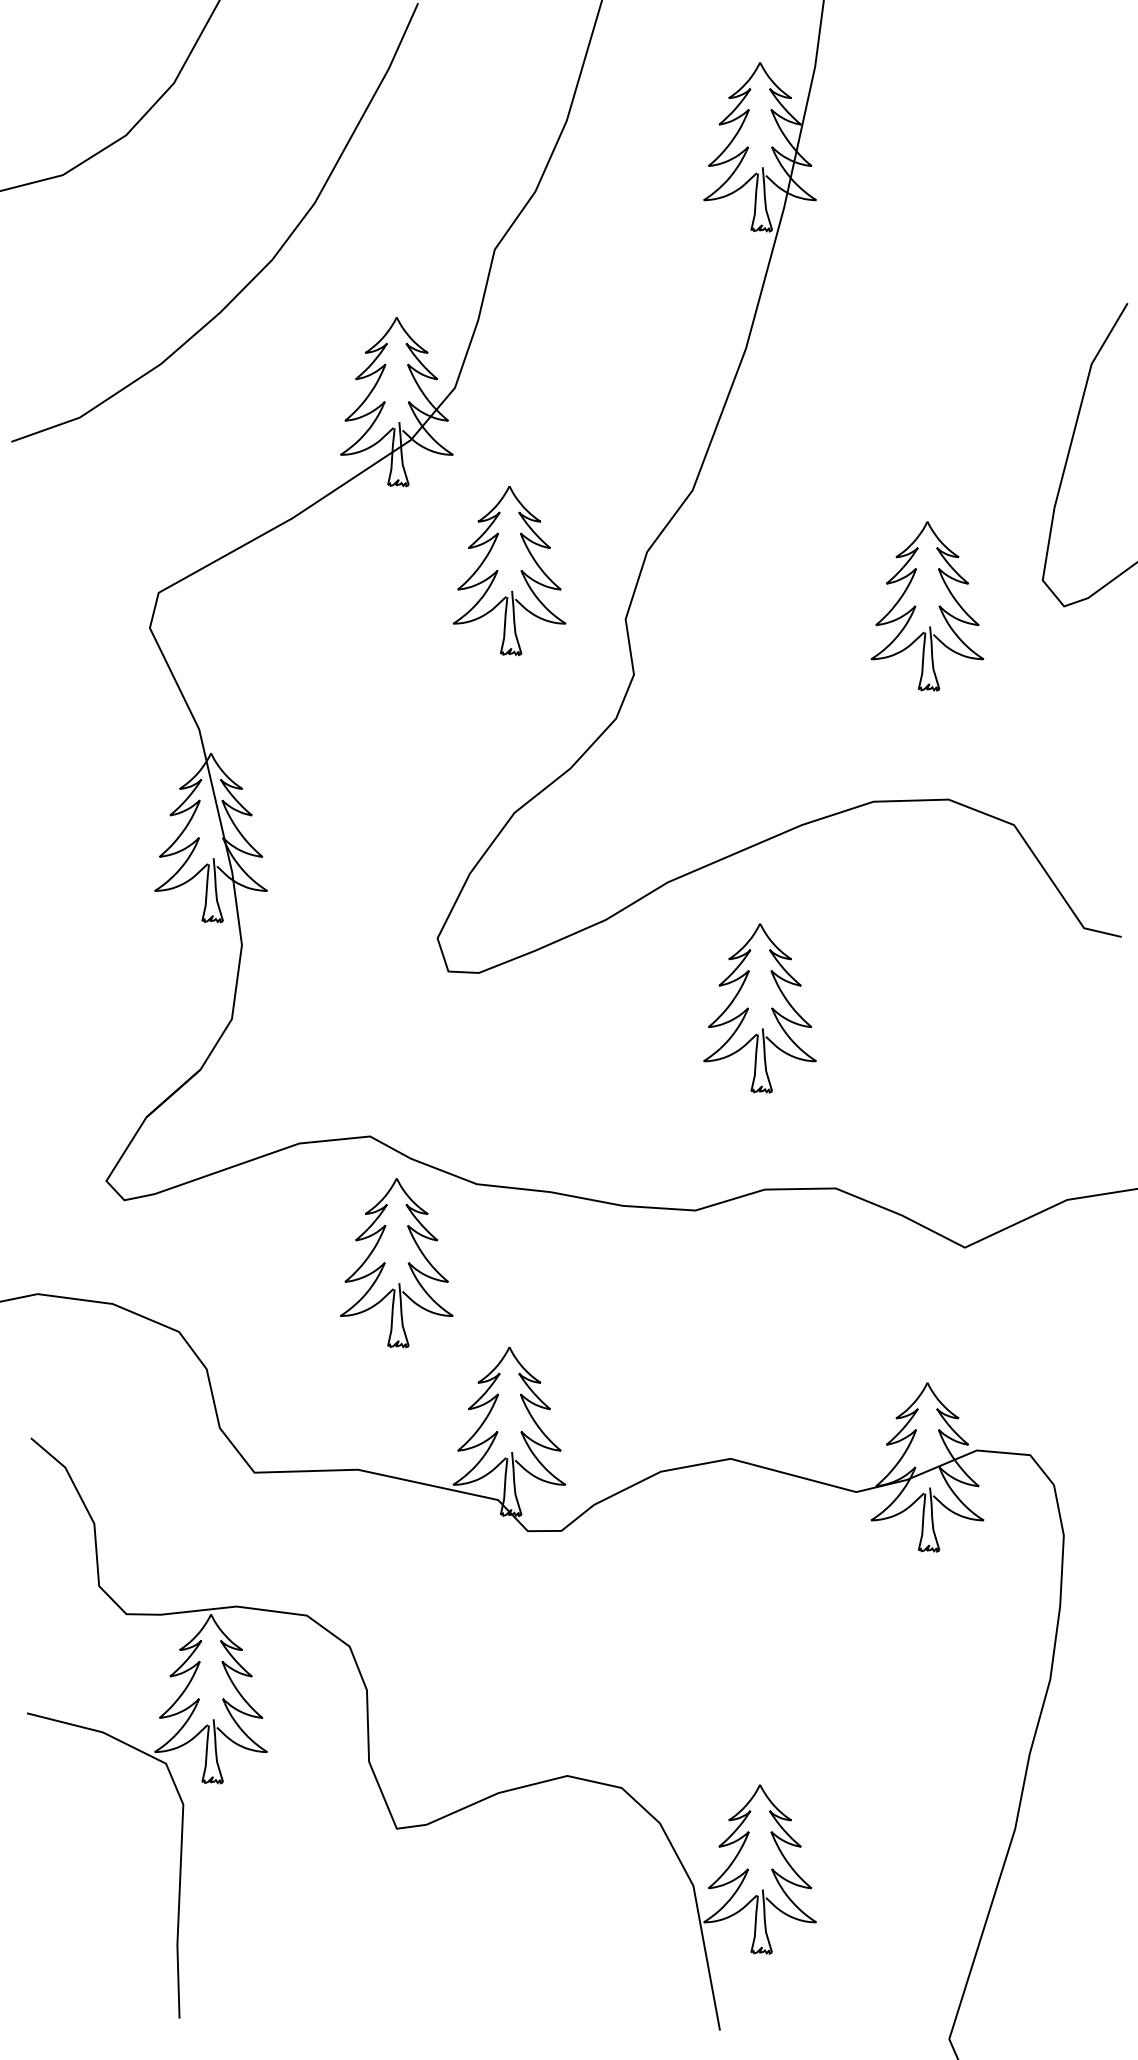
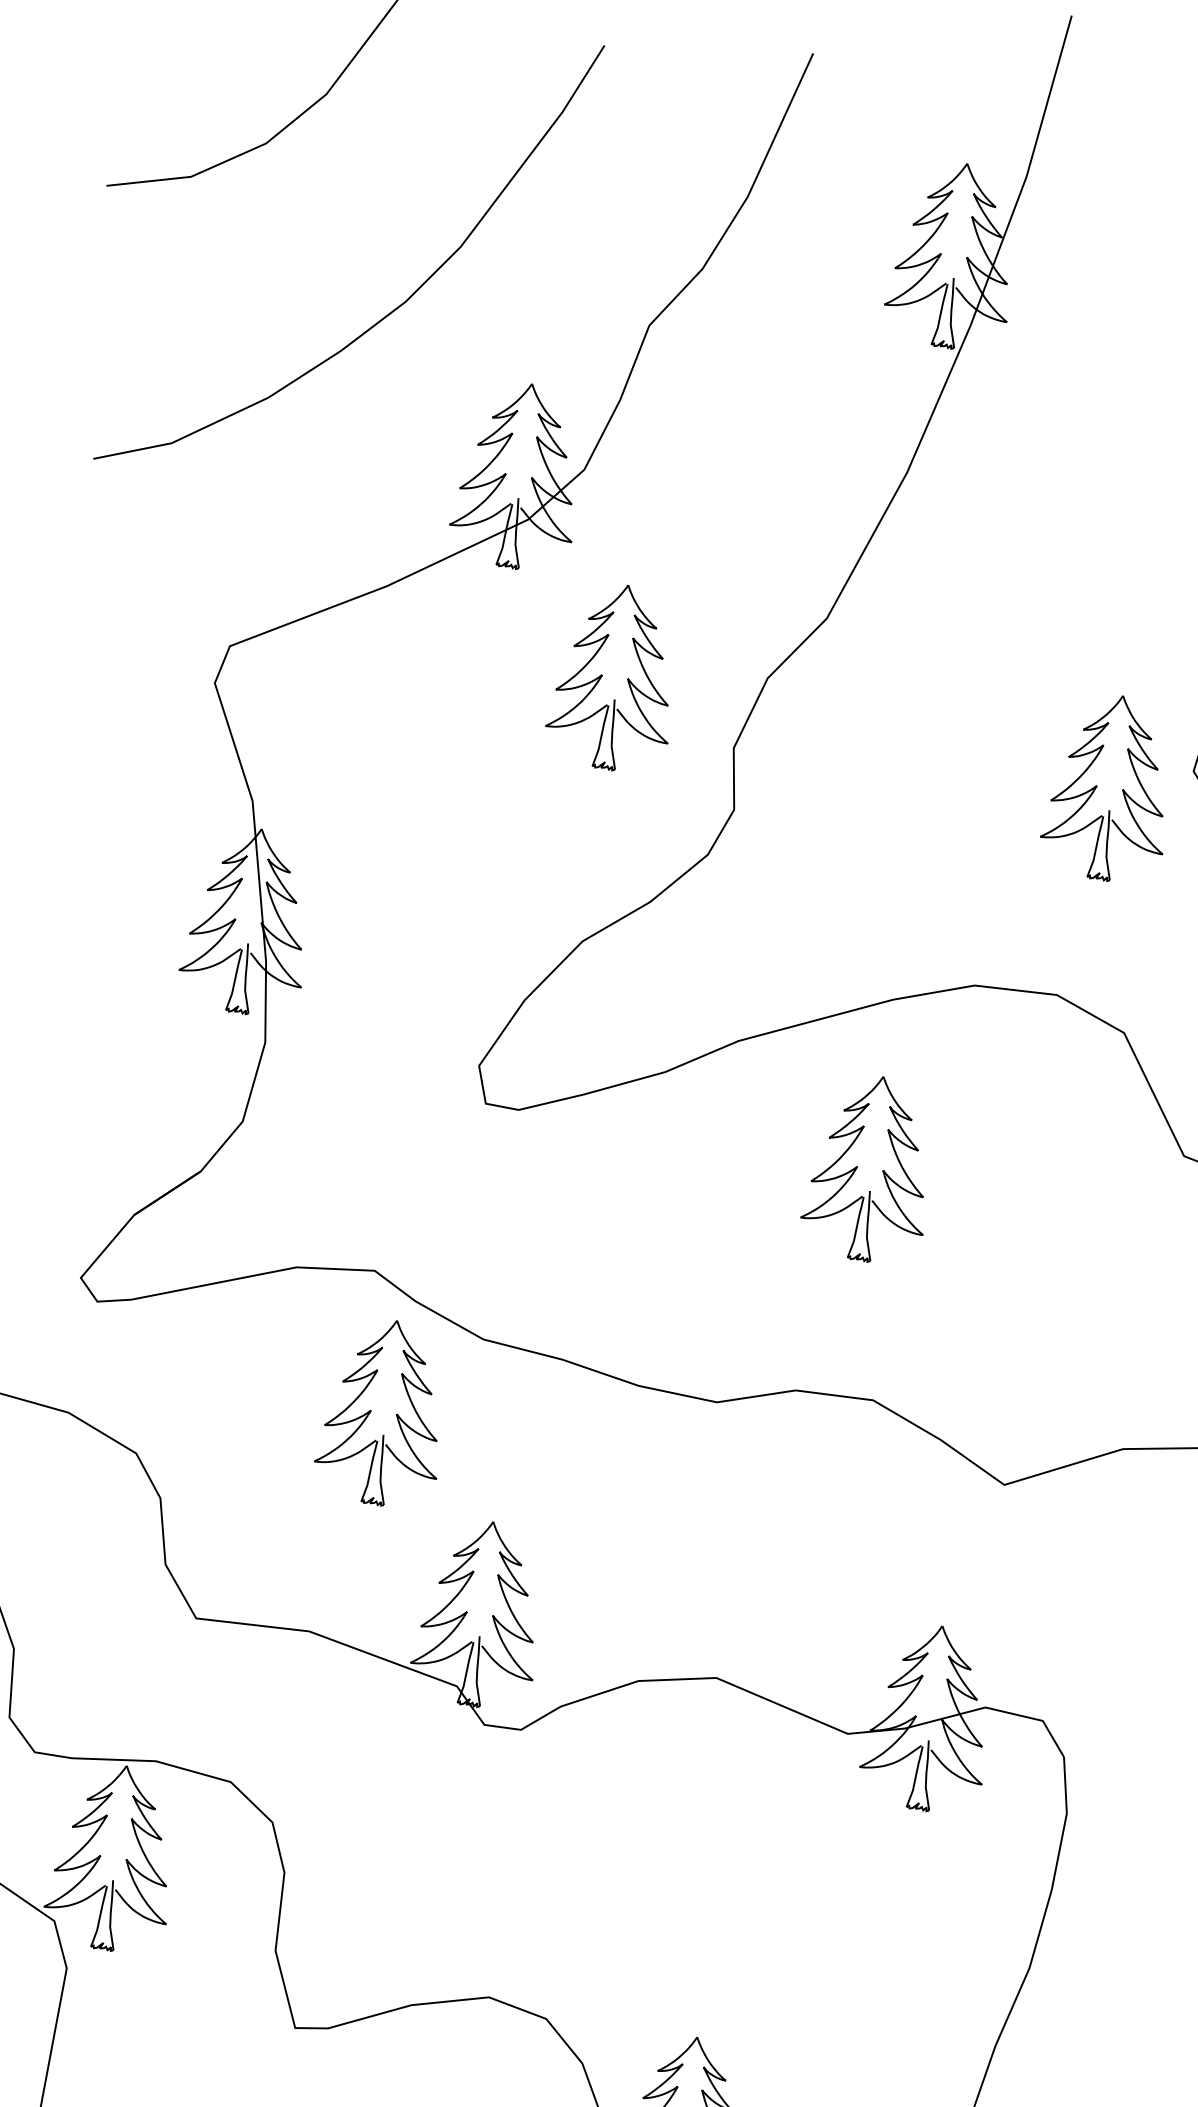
part: (916, 606) -> (1097, 786), moved
part: (759, 1008) -> (869, 1168), moved

